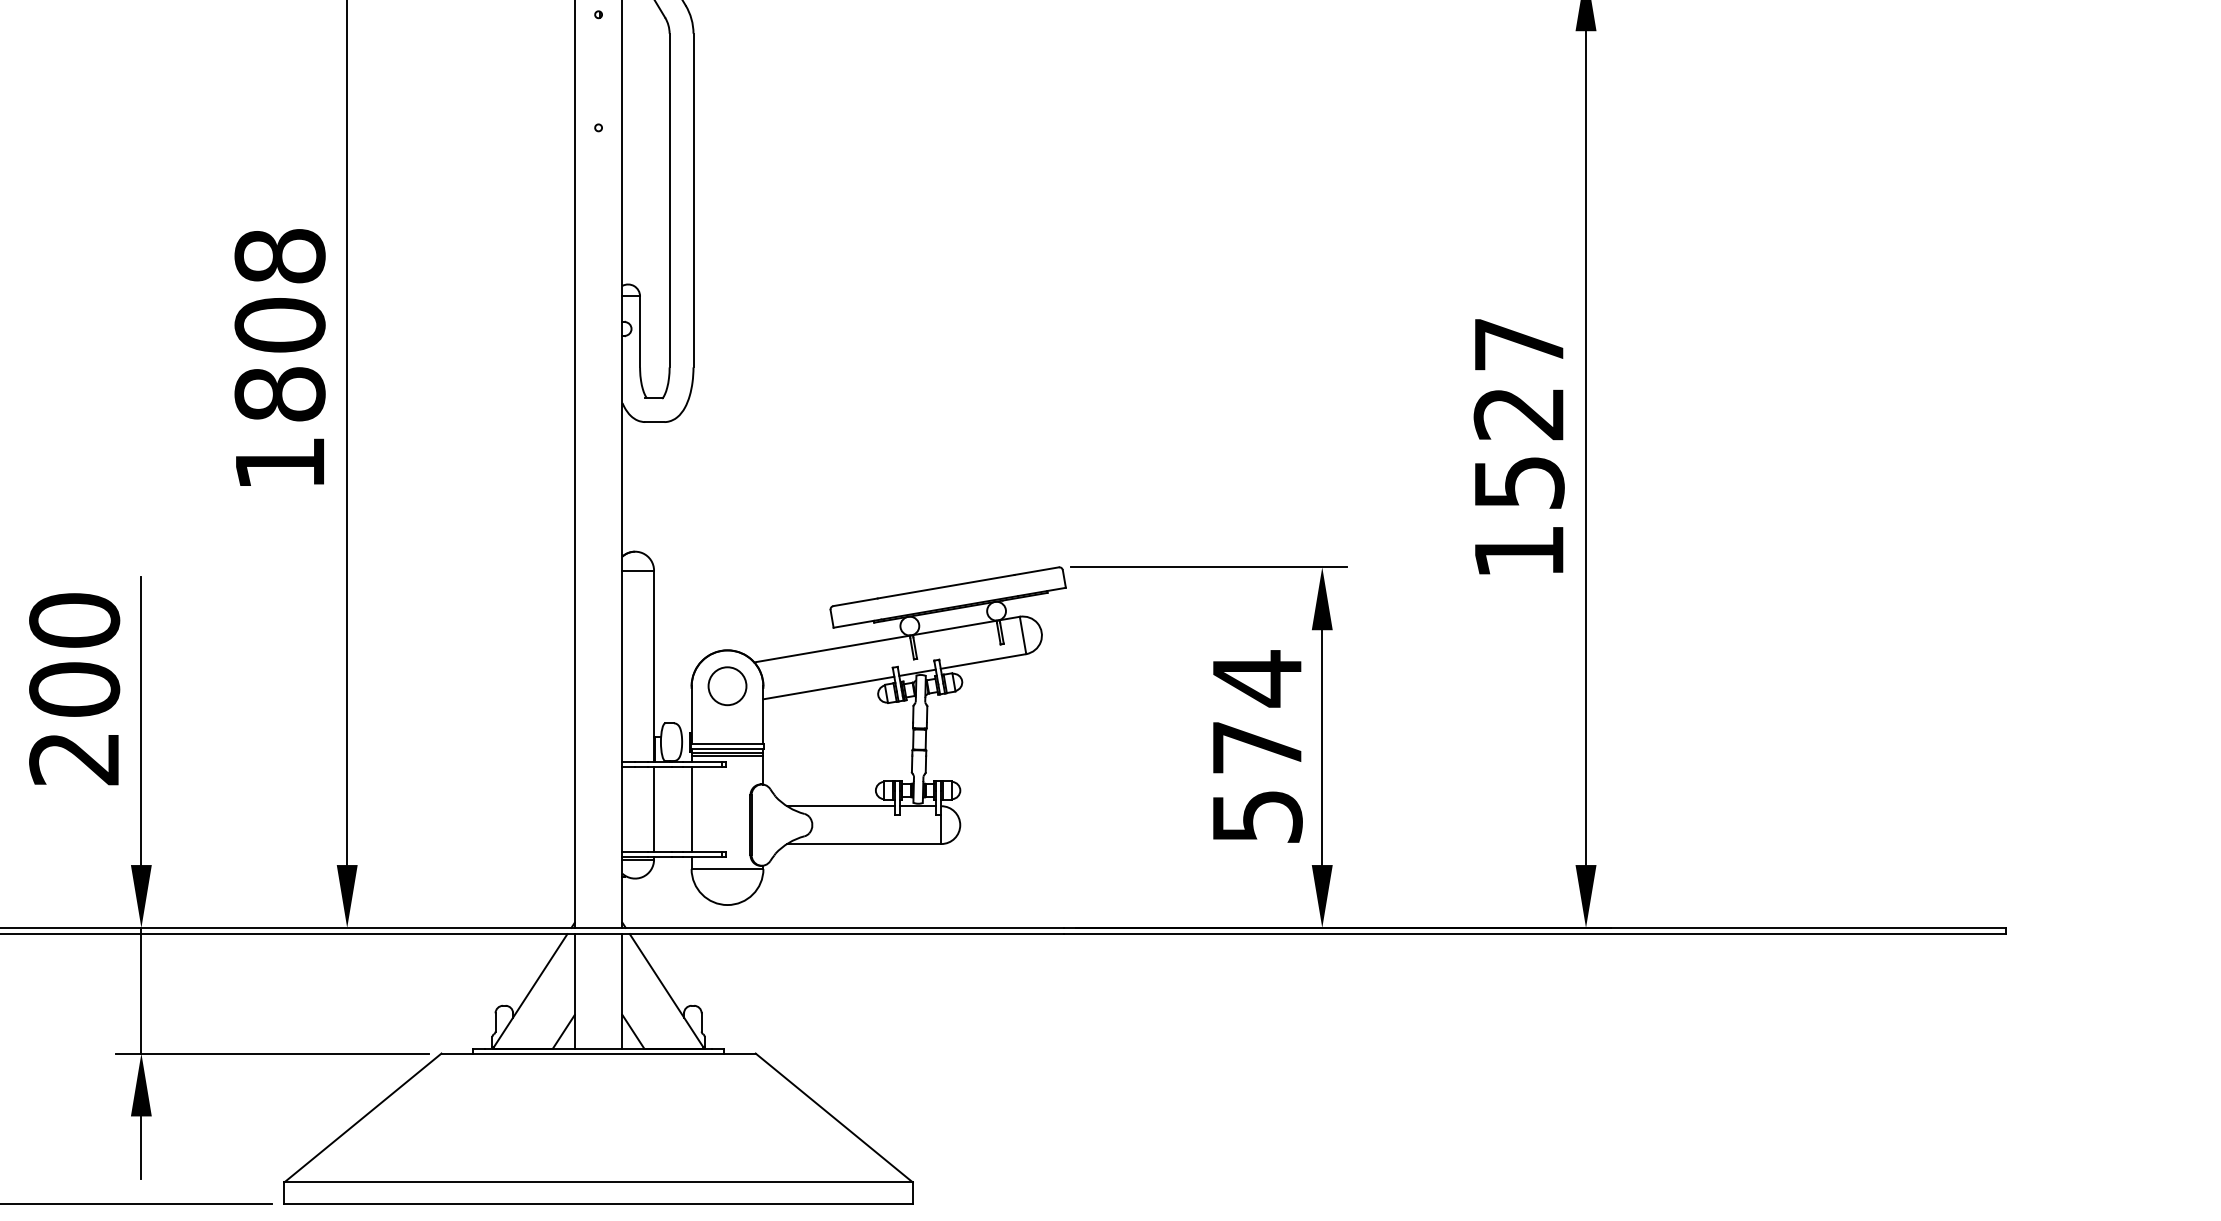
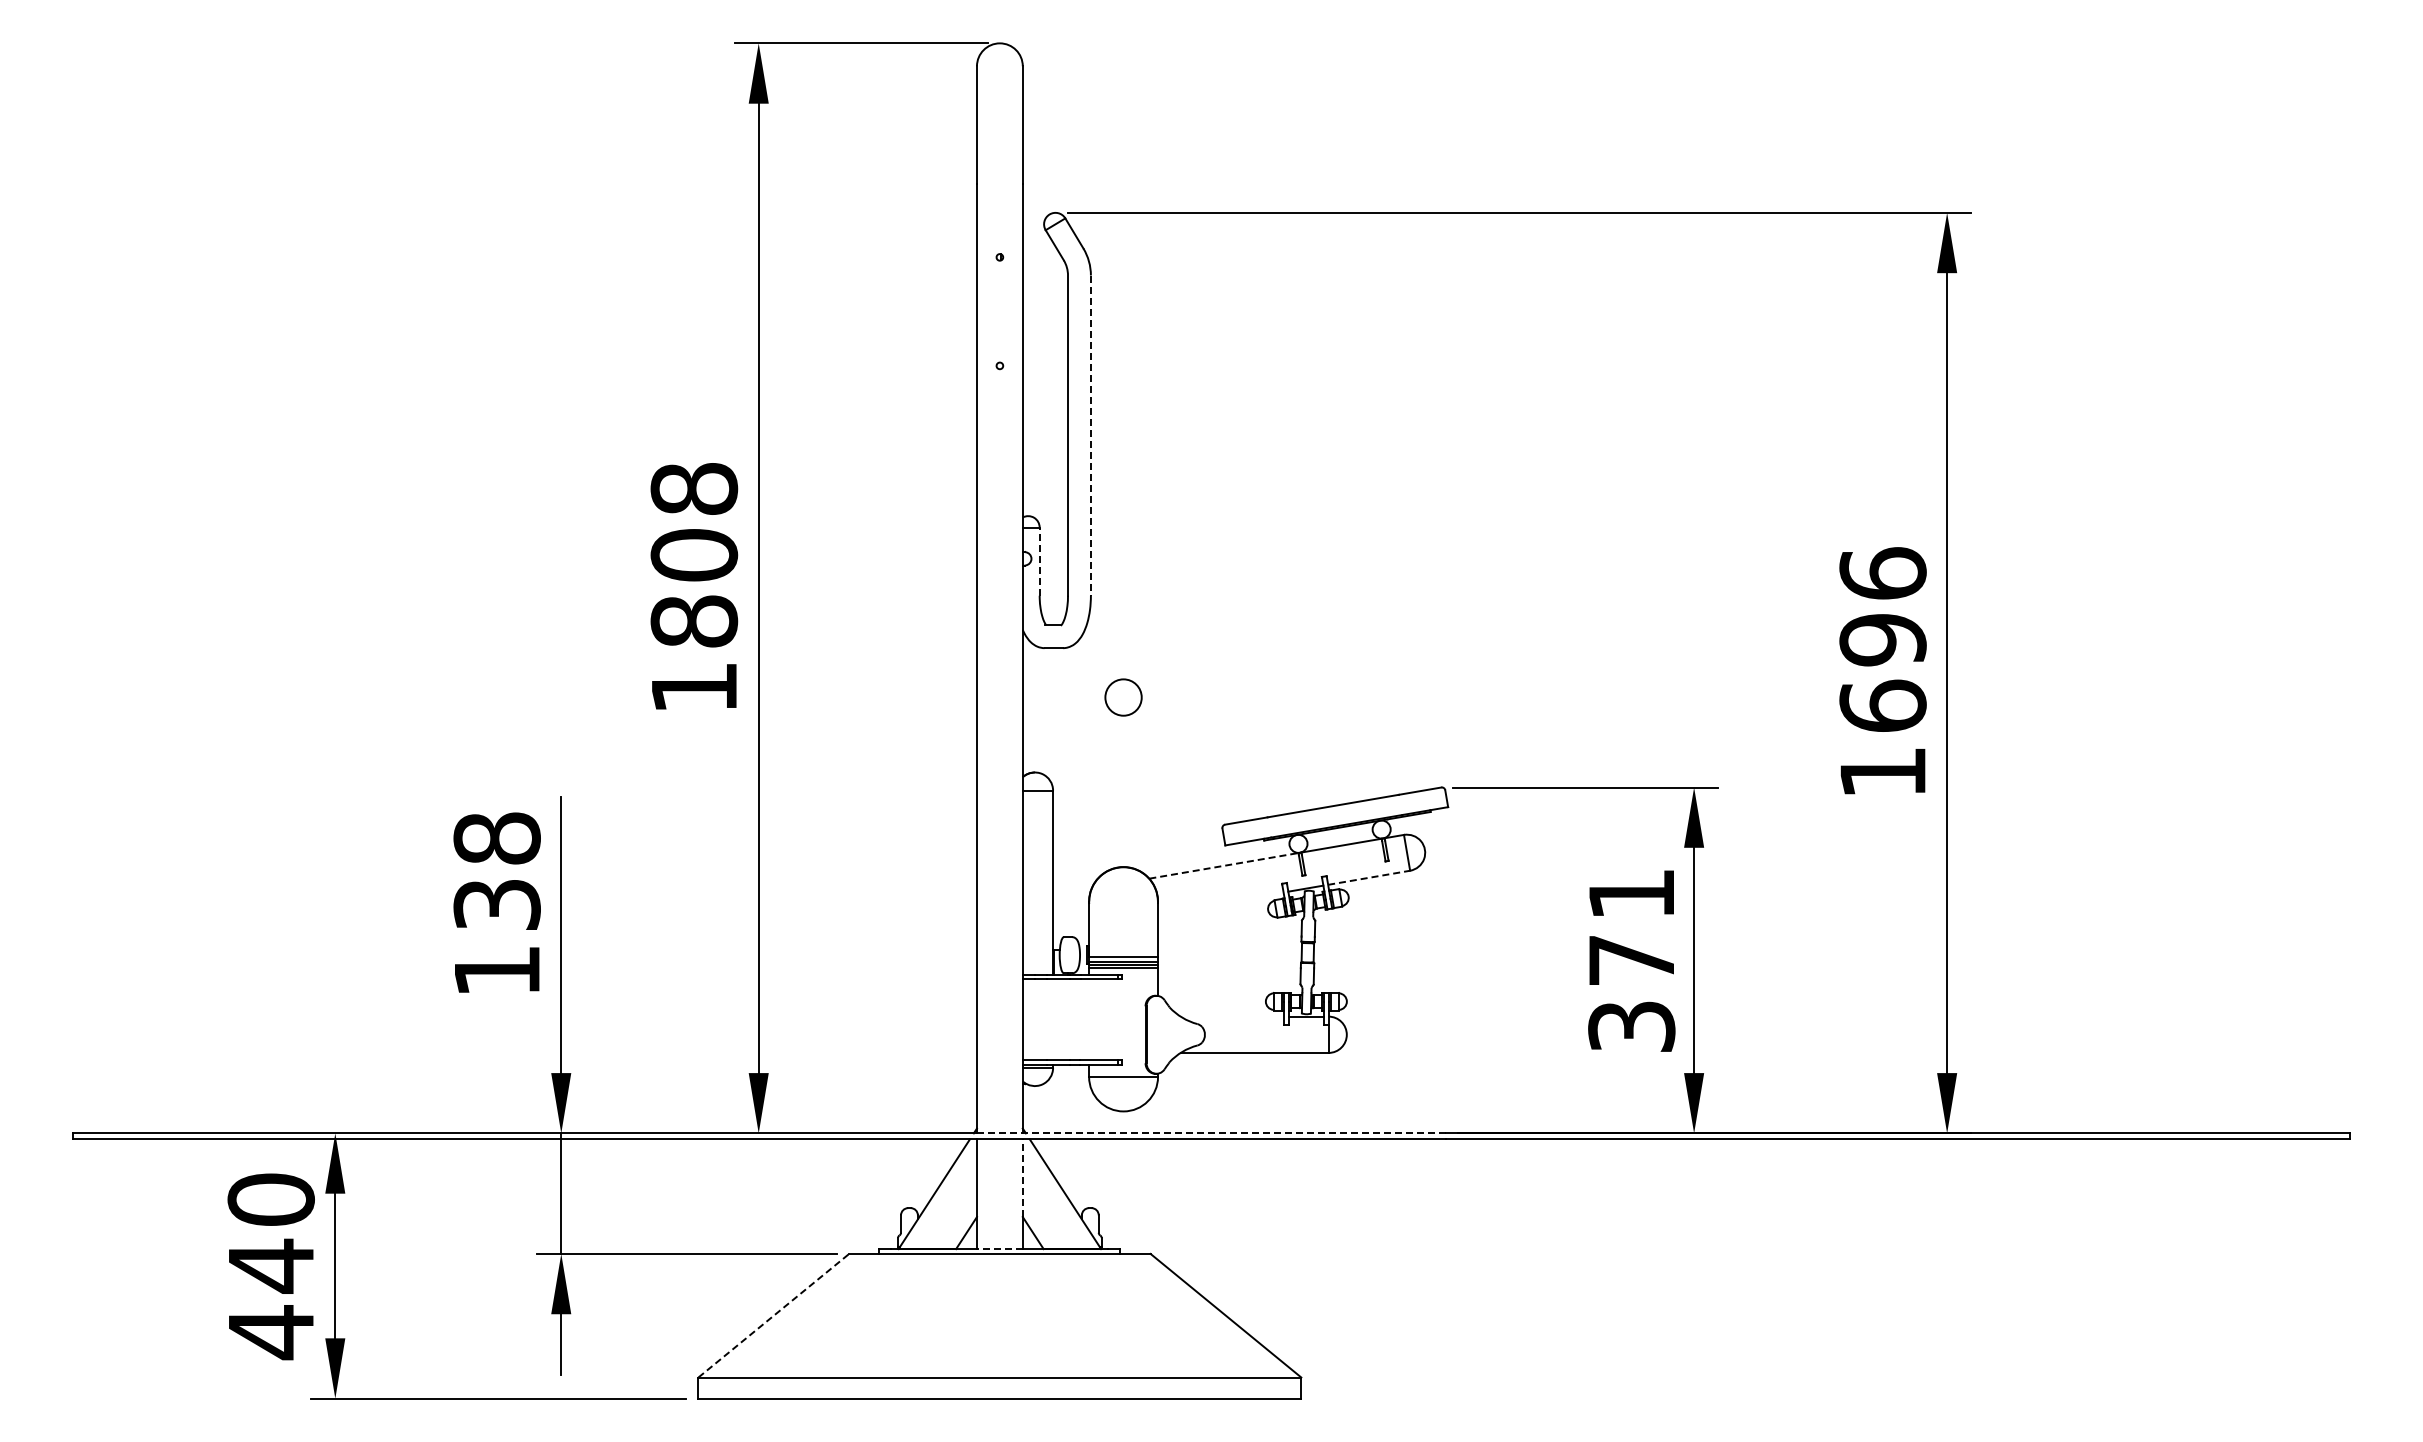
line: (693, 201) -> (1090, 436), solid -> dashed
line: (639, 331) -> (1039, 561), solid -> dashed
text: (1518, 413) -> (1882, 639), 1527 -> 1696
line: (831, 648) -> (1223, 865), solid -> dashed
line: (983, 661) -> (1369, 877), solid -> dashed
circle: (727, 686) -> (1123, 697), moved
line: (828, 688) -> (1220, 903), removed
text: (73, 689) -> (496, 904), 200 -> 138
text: (1256, 745) -> (1631, 958), 574 -> 371
line: (841, 806) -> (1232, 1016), removed
line: (654, 809) -> (1053, 1019), removed
line: (692, 809) -> (1089, 1019), removed
line: (819, 928) -> (1211, 1133), solid -> dashed
line: (622, 974) -> (1022, 1178), solid -> dashed
line: (598, 1048) -> (999, 1249), solid -> dashed
line: (363, 1117) -> (774, 1315), solid -> dashed

